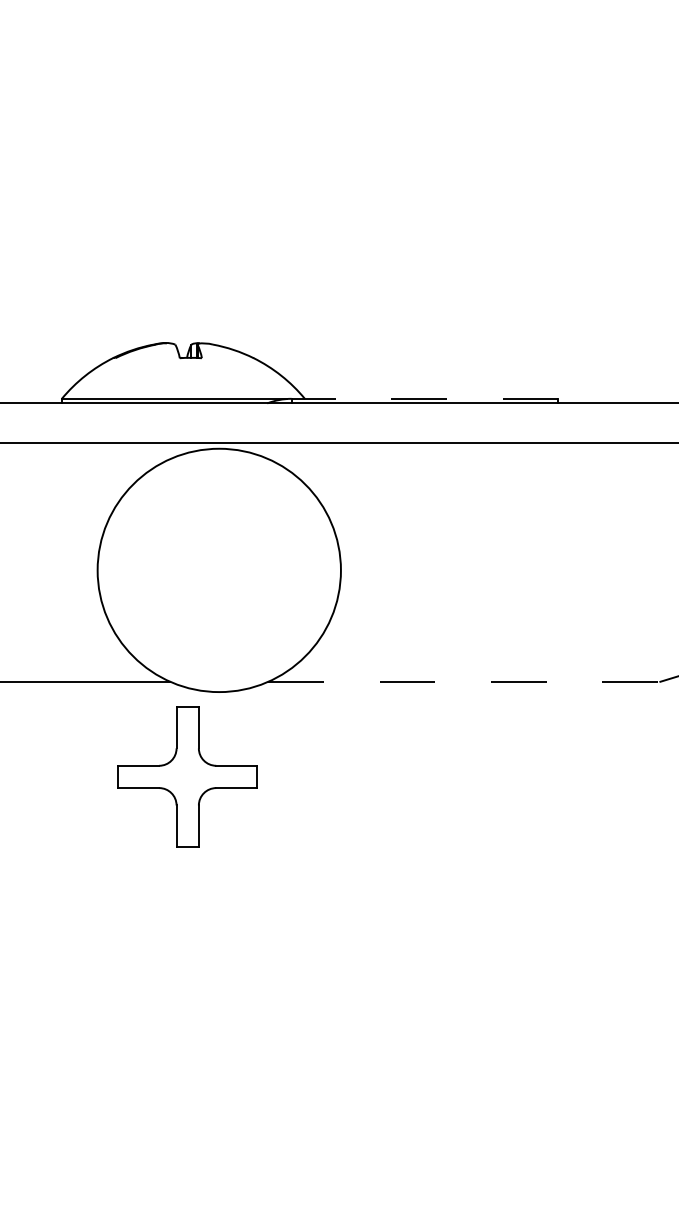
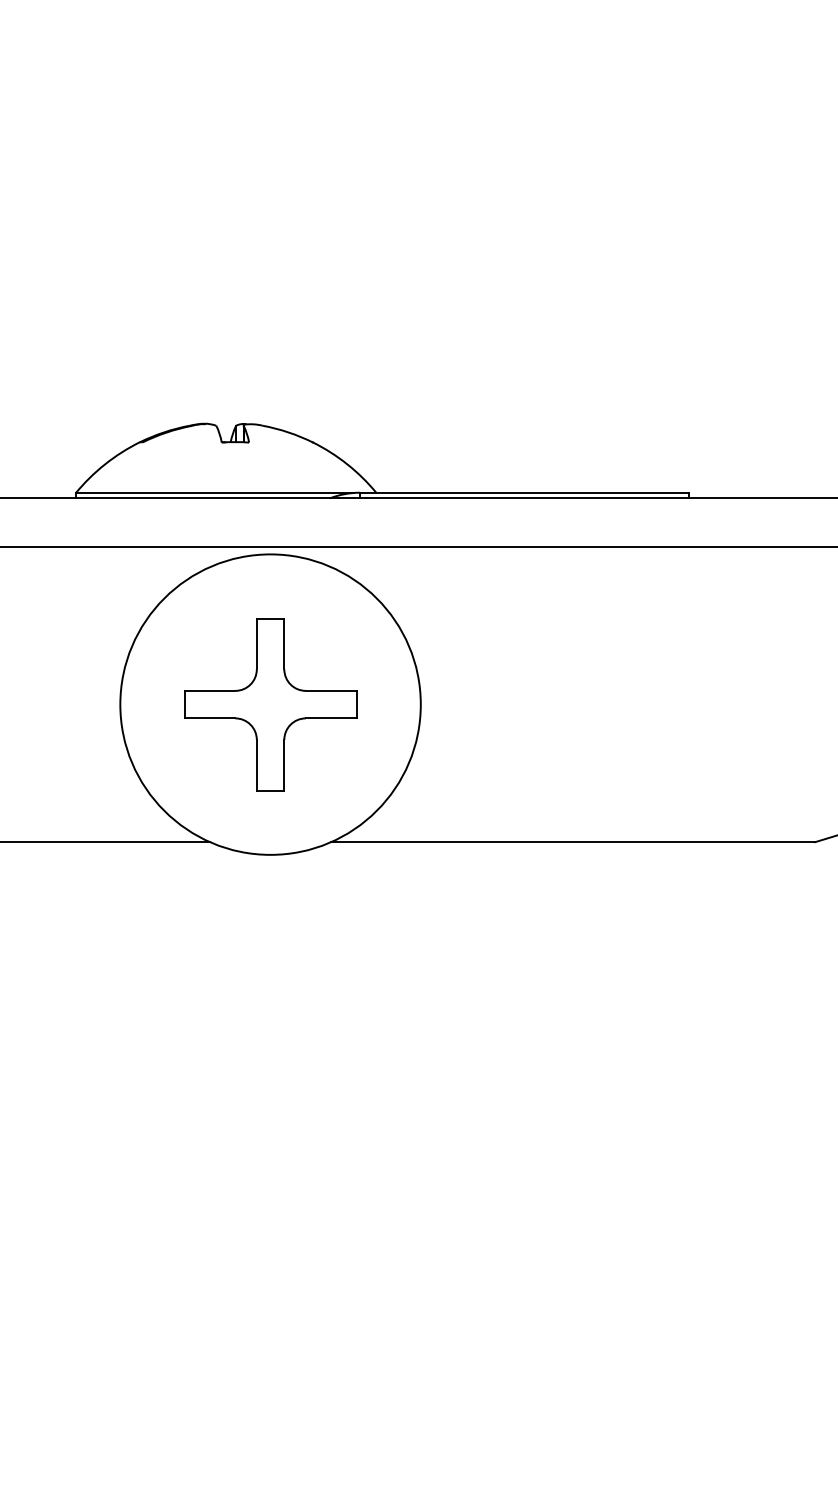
line: (424, 398) -> (524, 492), dashed -> solid
line: (464, 682) -> (573, 842), dashed -> solid
part: (187, 776) -> (270, 704), moved

